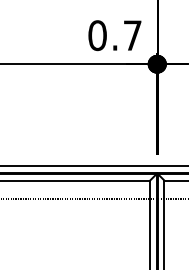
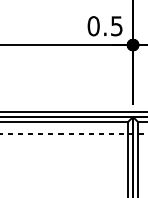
text: (132, 36) -> (116, 26), 0.7 -> 0.5

